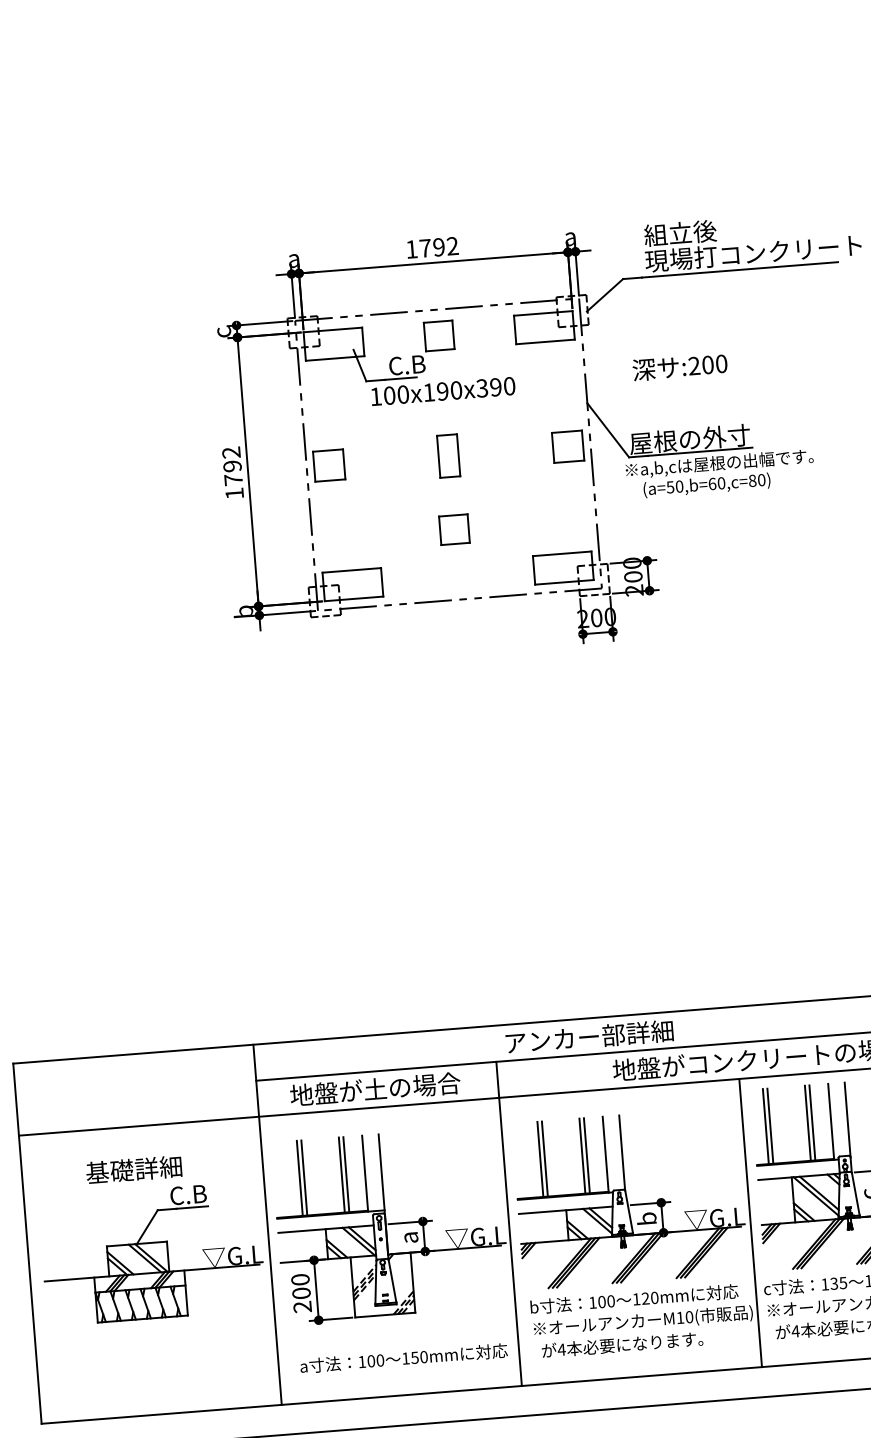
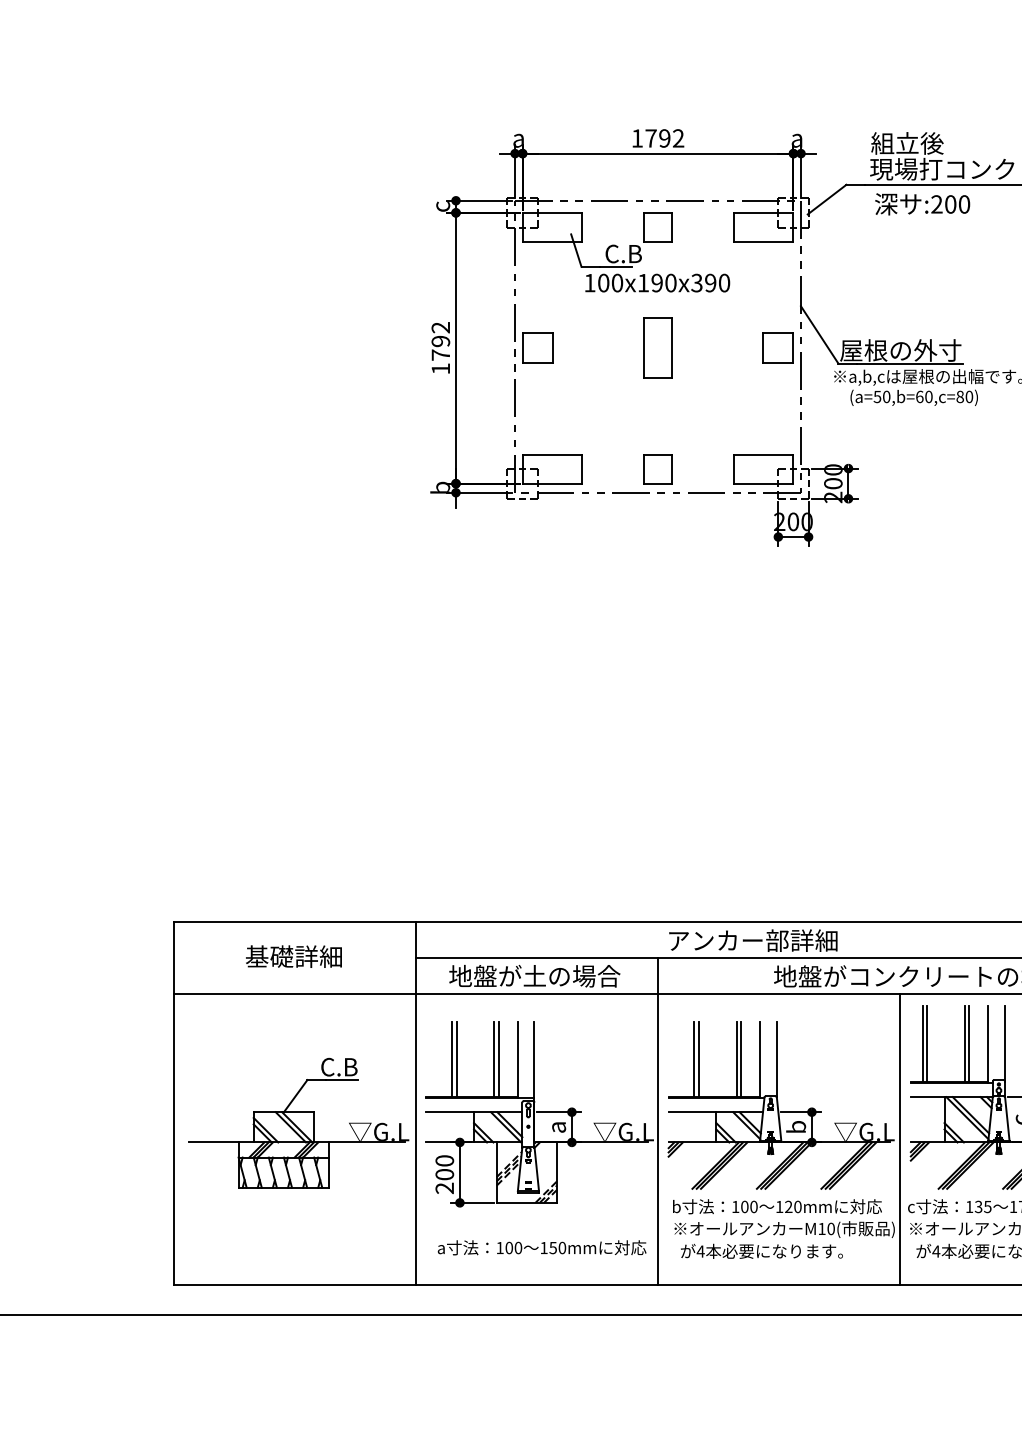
text: (679, 367) -> (922, 204), moved
part: (448, 455) -> (657, 347), size x1.43
part: (453, 529) -> (657, 469), moved
text: (133, 1169) -> (293, 956), moved

